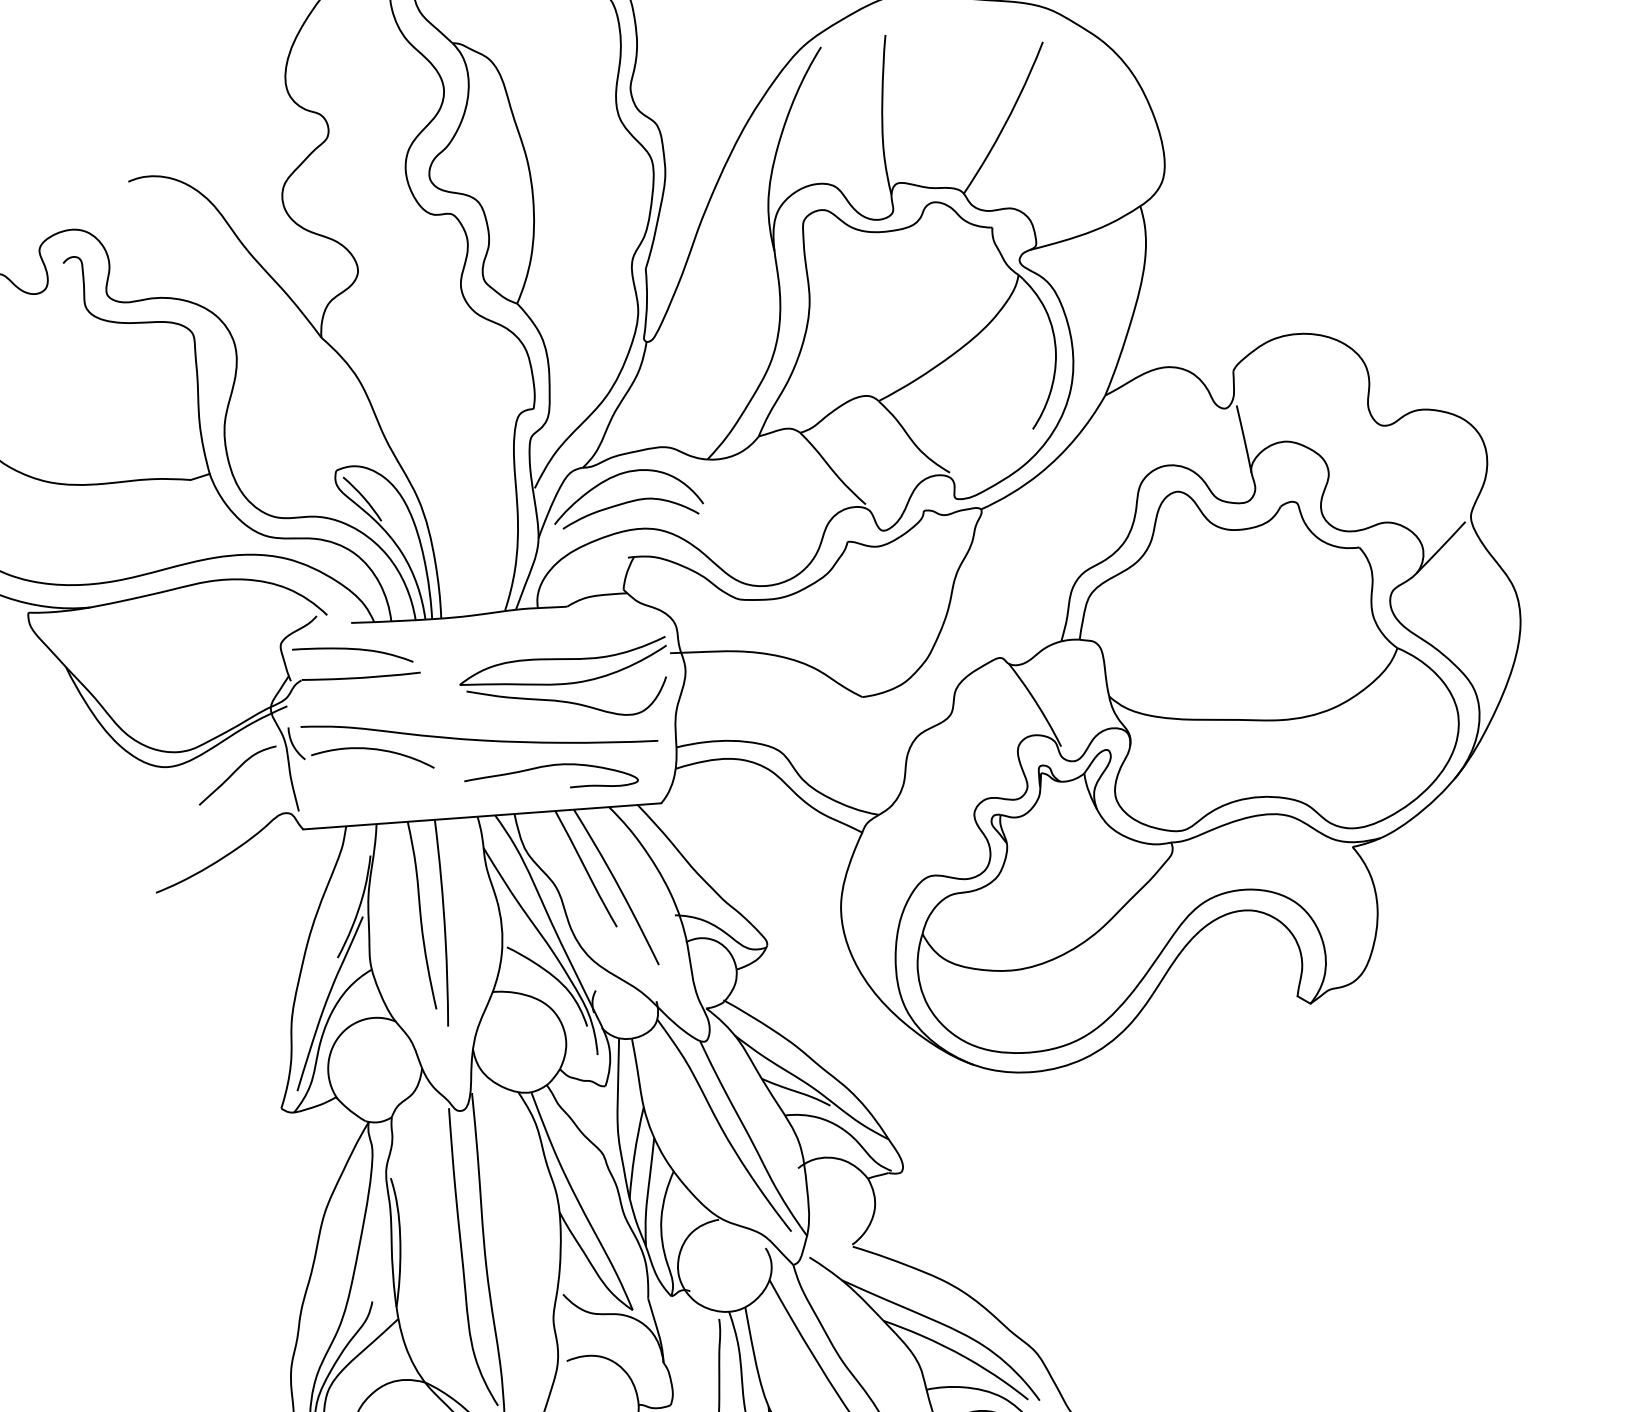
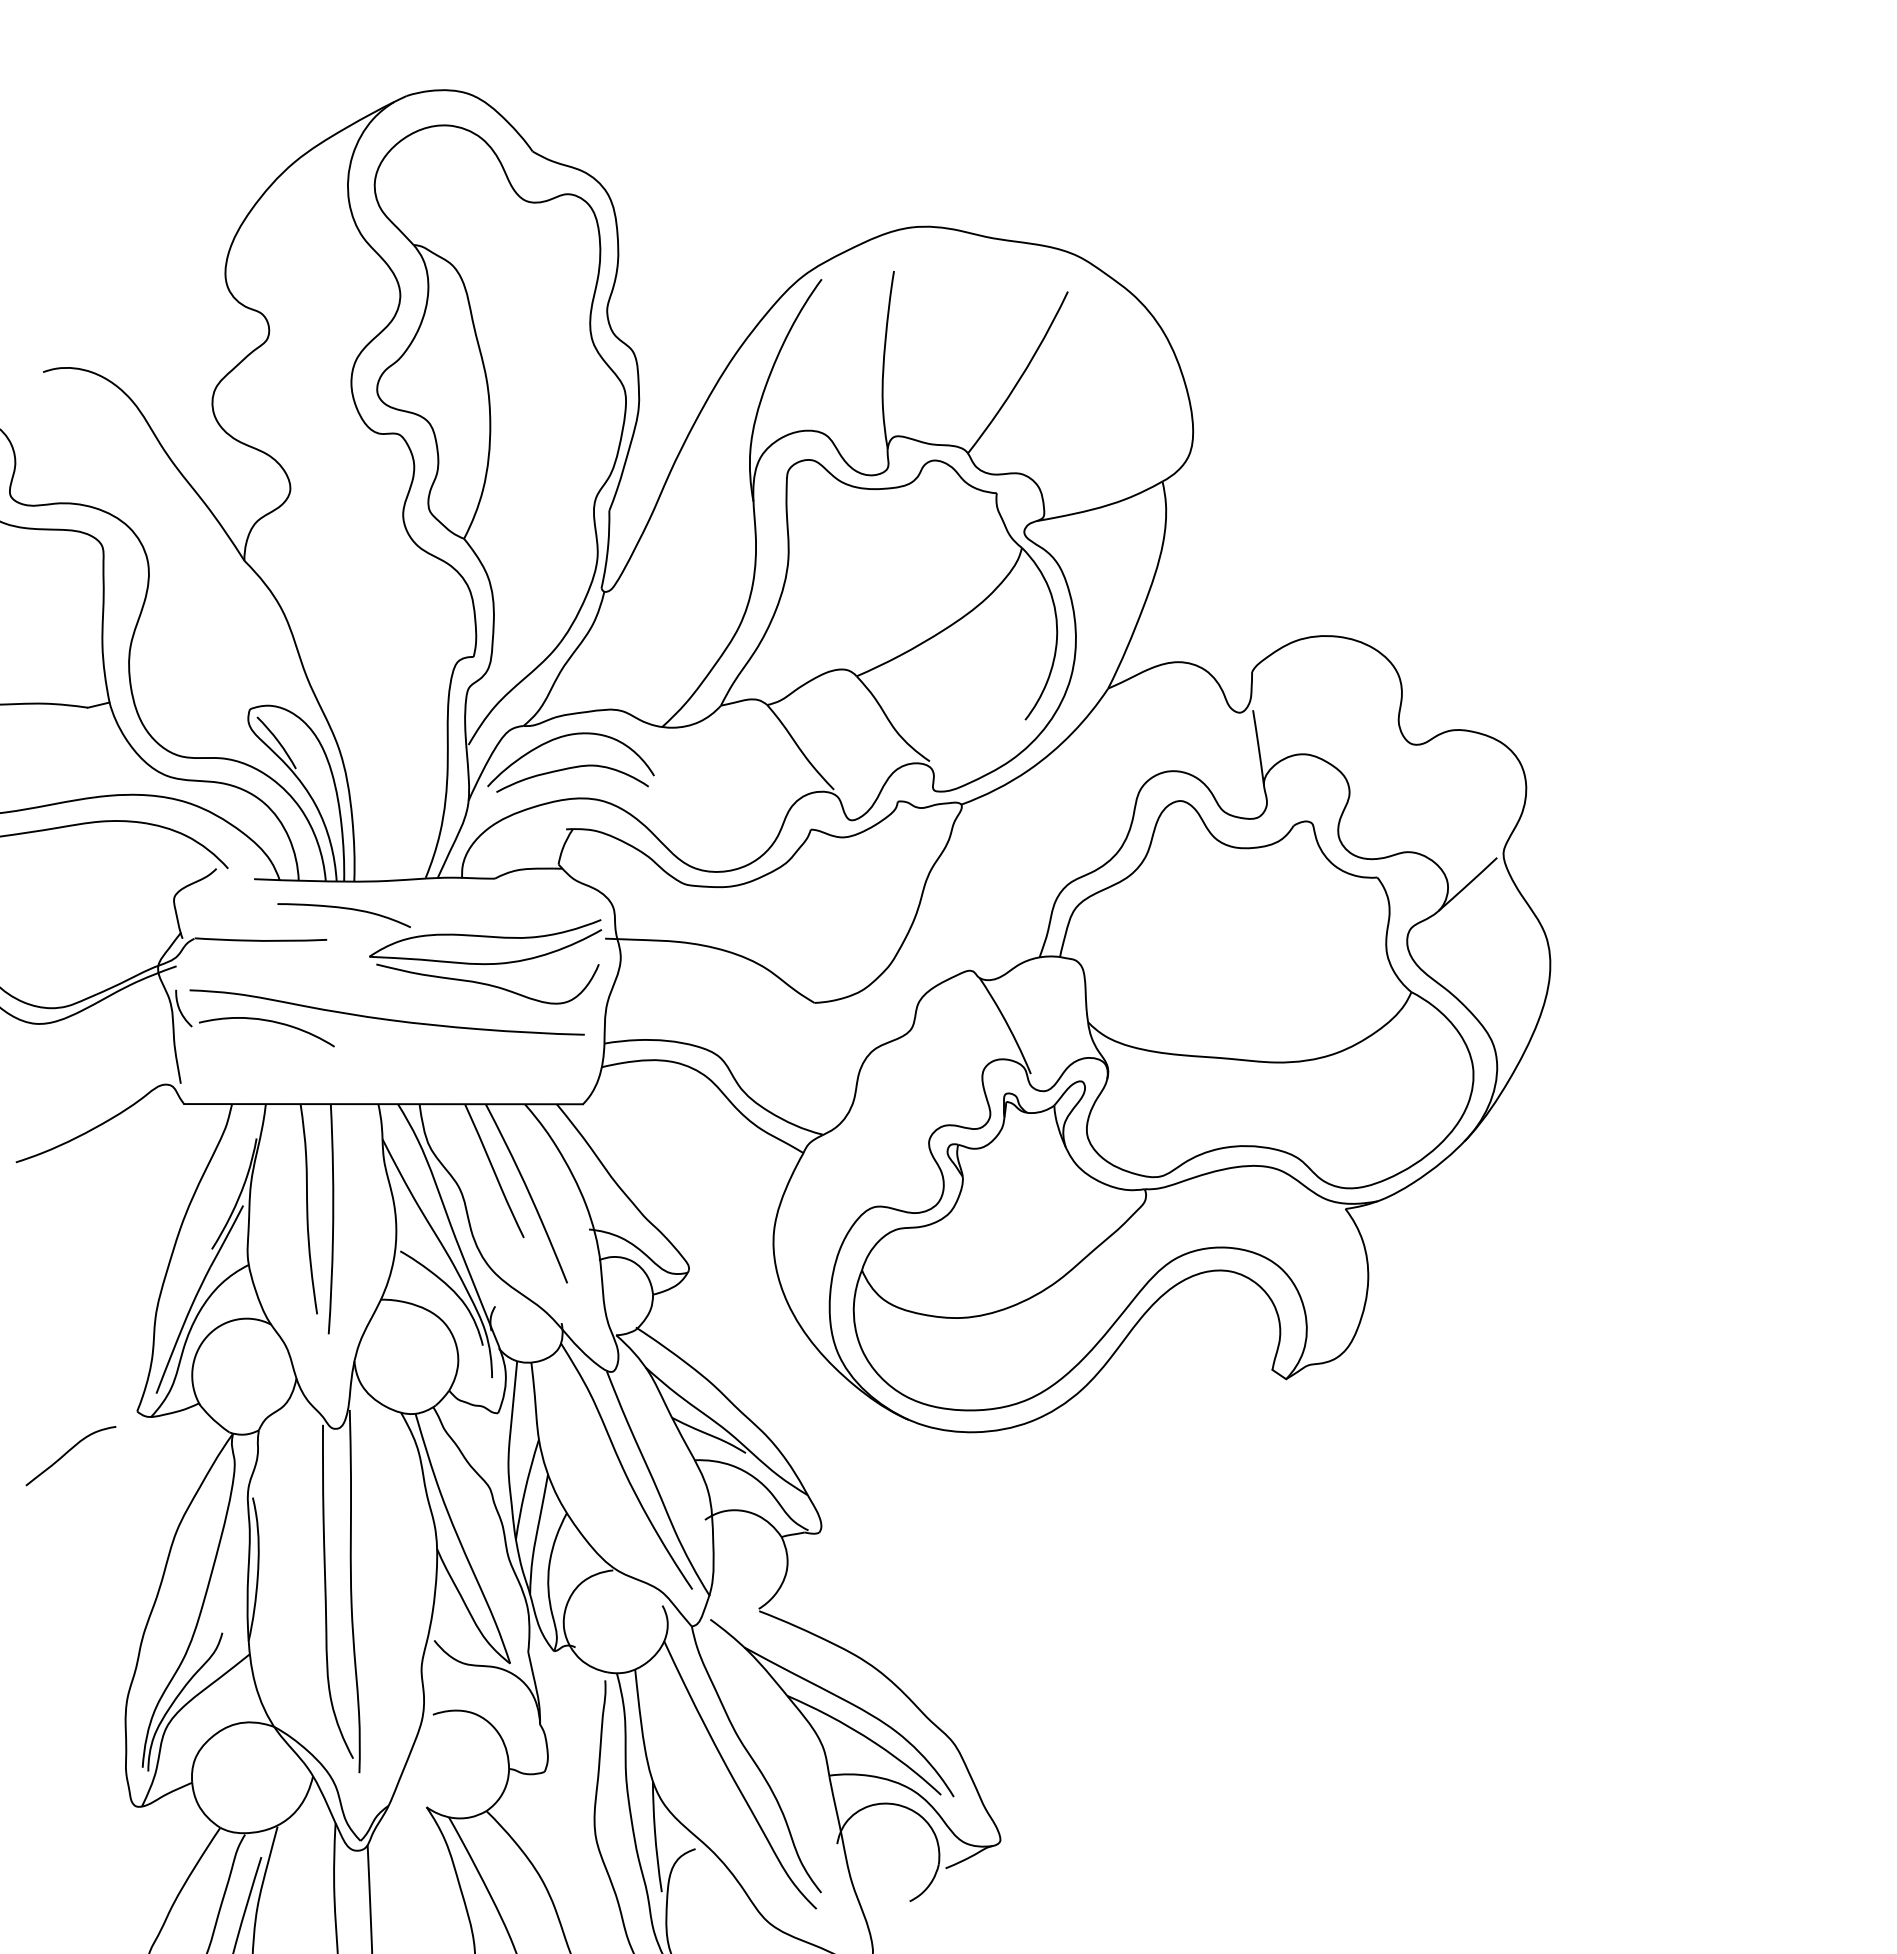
curve: (353, 650) -> (345, 909), moved
curve: (549, 766) -> (462, 1054), removed
curve: (234, 773) -> (67, 1453), moved

